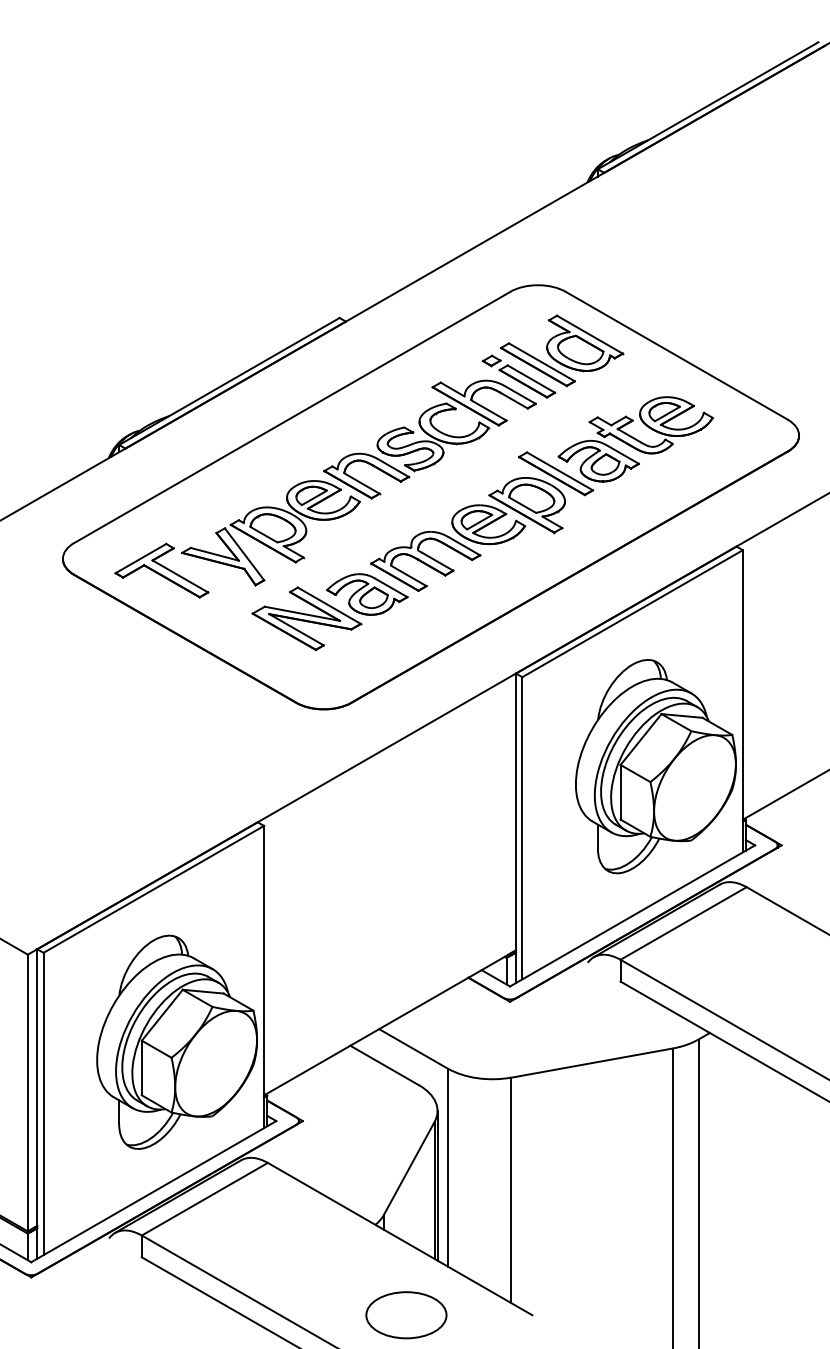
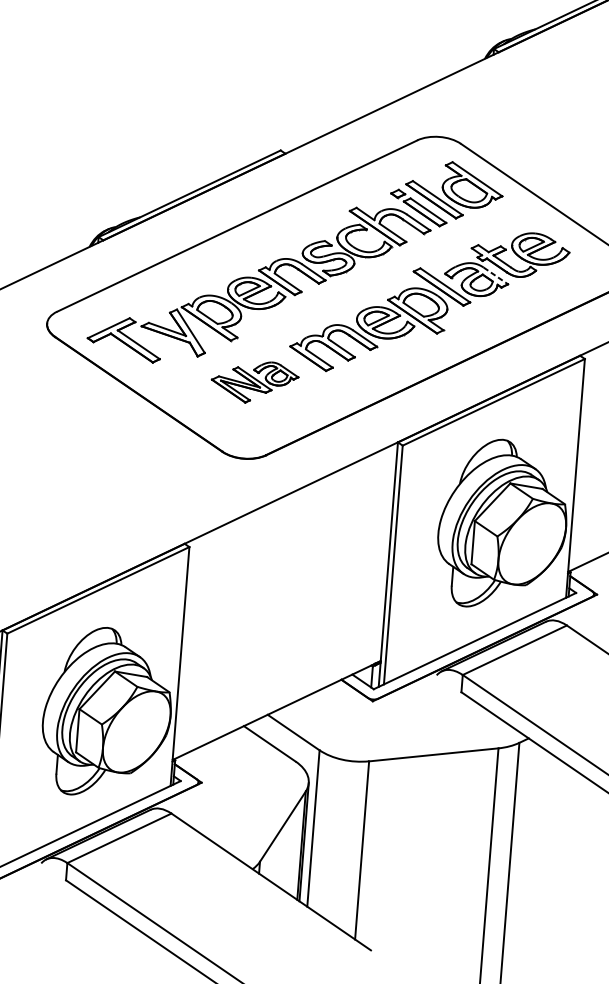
line: (622, 454) -> (495, 275), solid -> dashed
part: (329, 611) -> (254, 381), size x0.7
part: (406, 1315) -> (271, 942), removed

